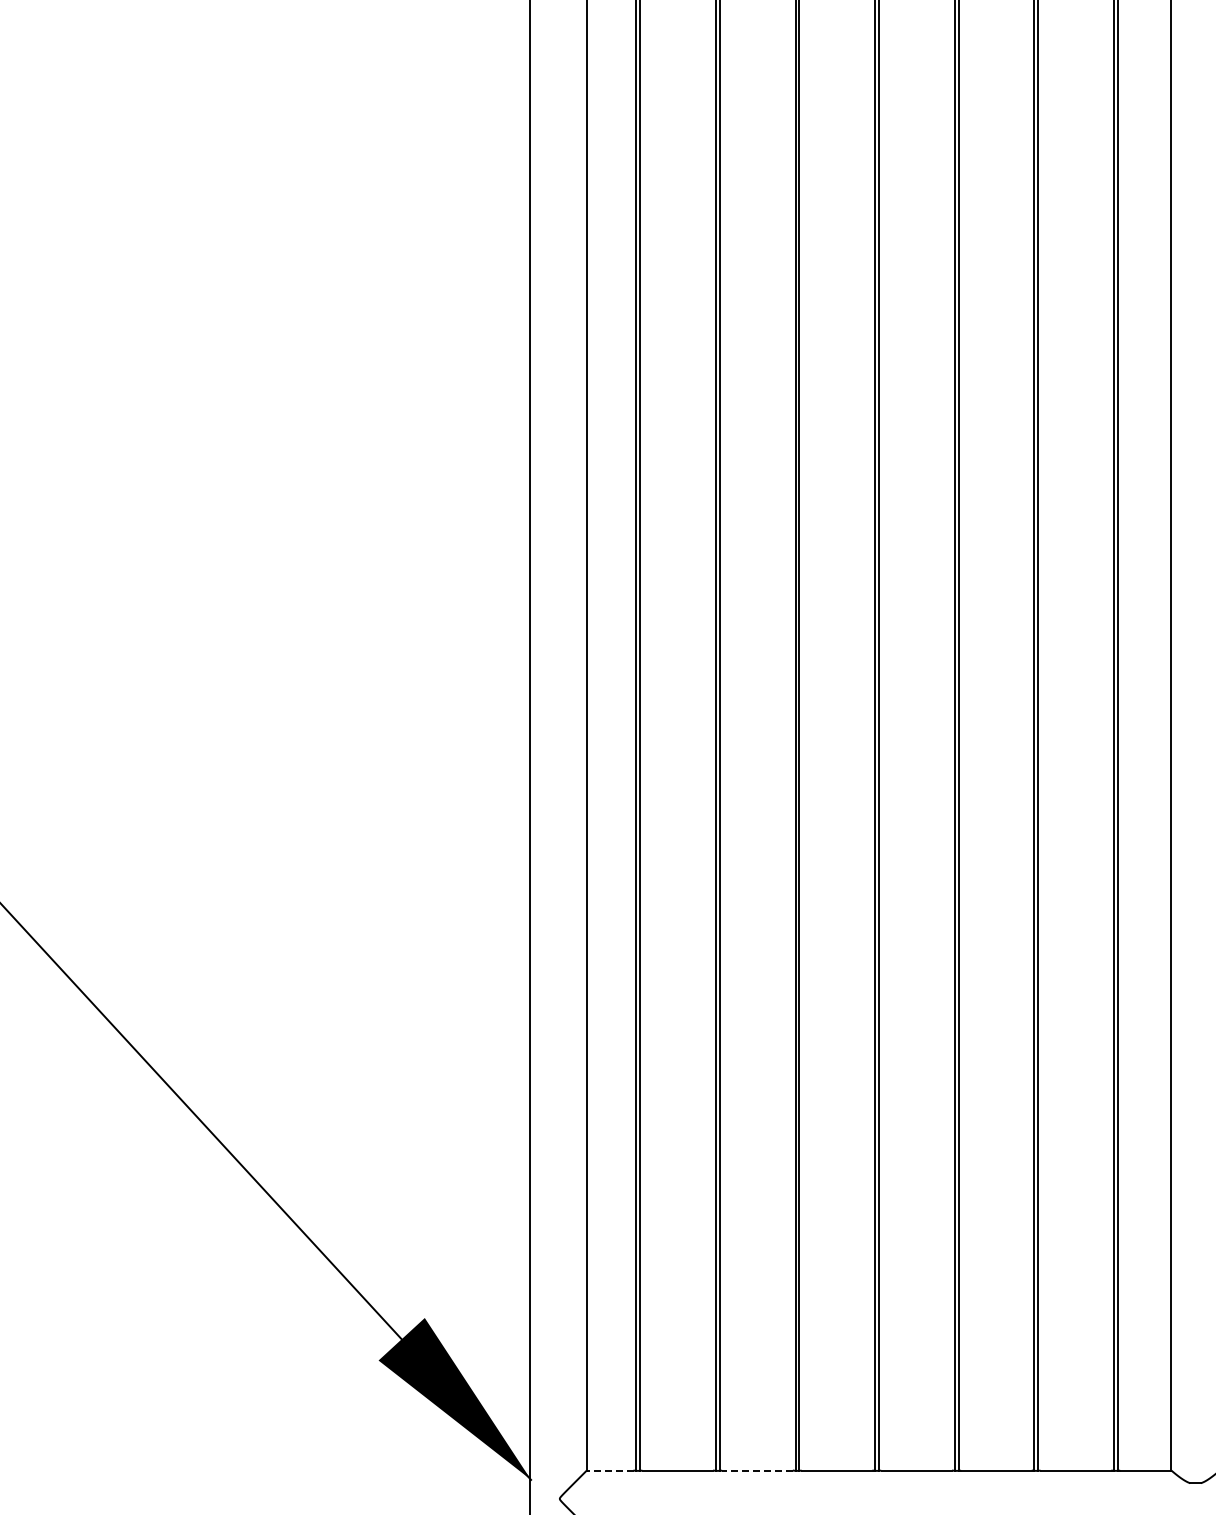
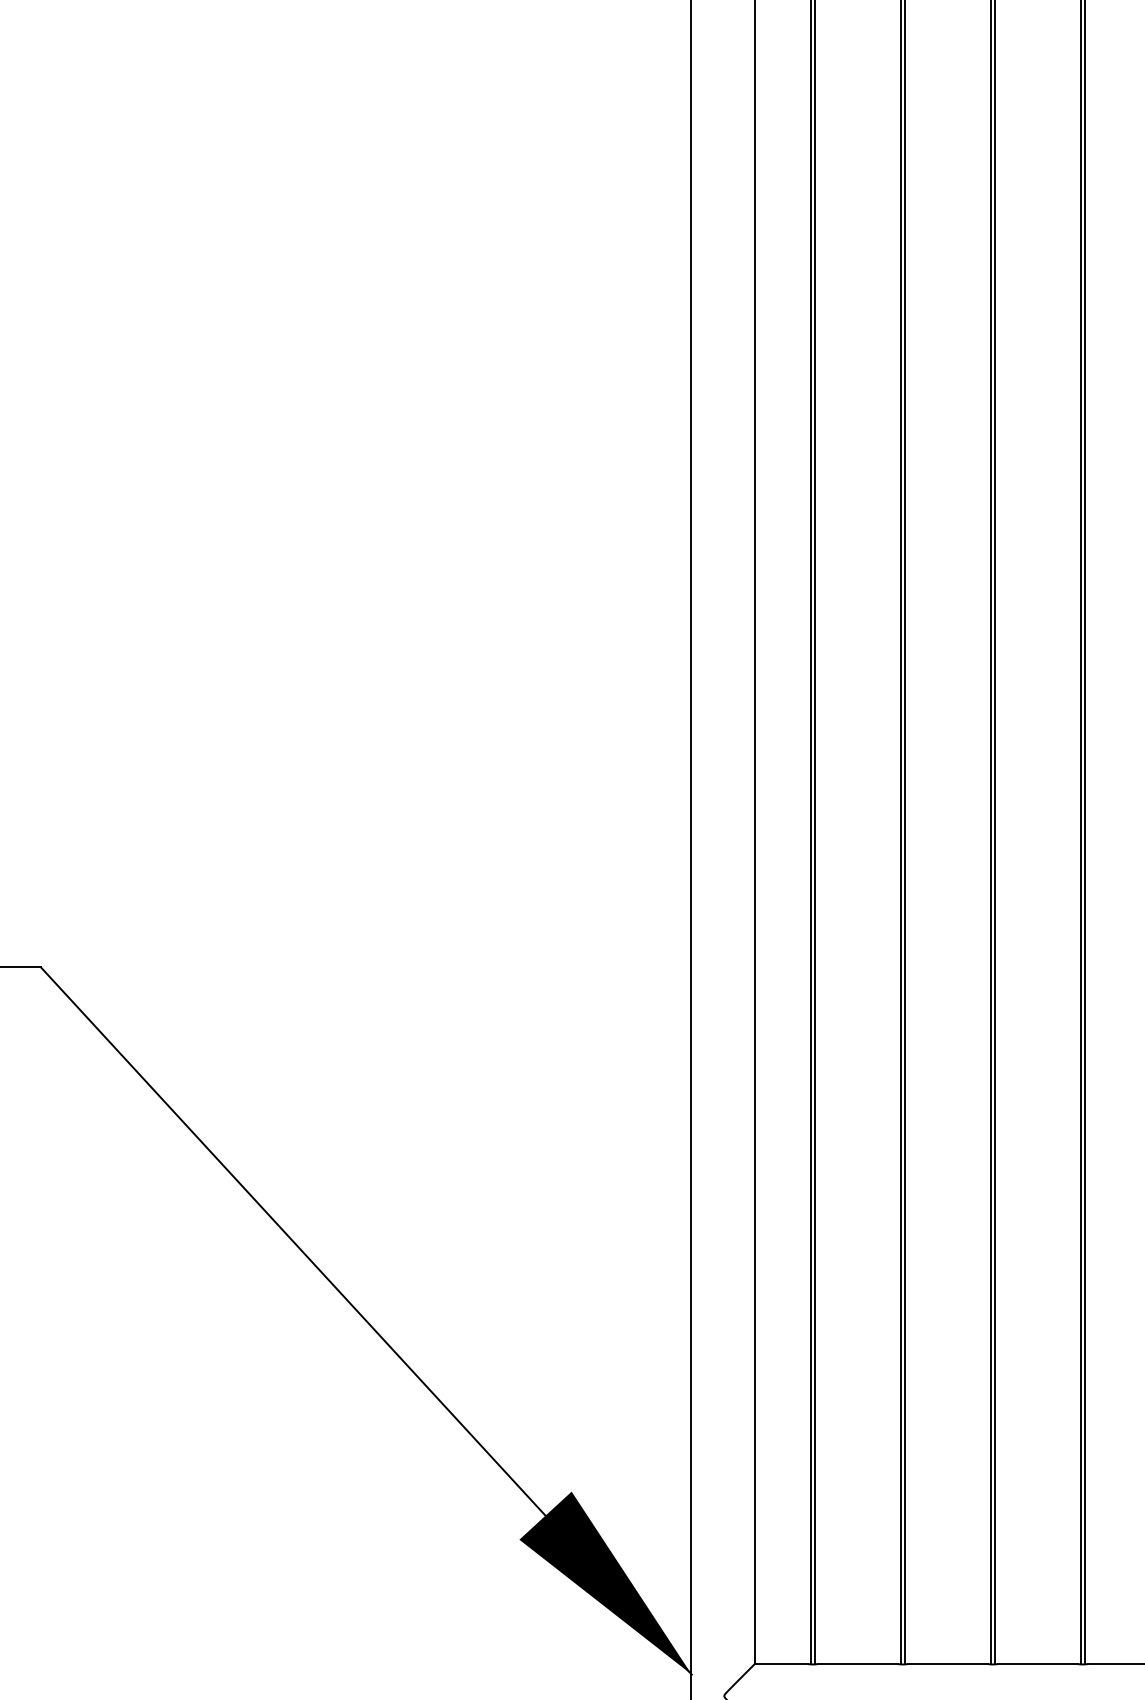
line: (609, 1470) -> (780, 1664), dashed -> solid
line: (757, 1470) -> (947, 1664), dashed -> solid

